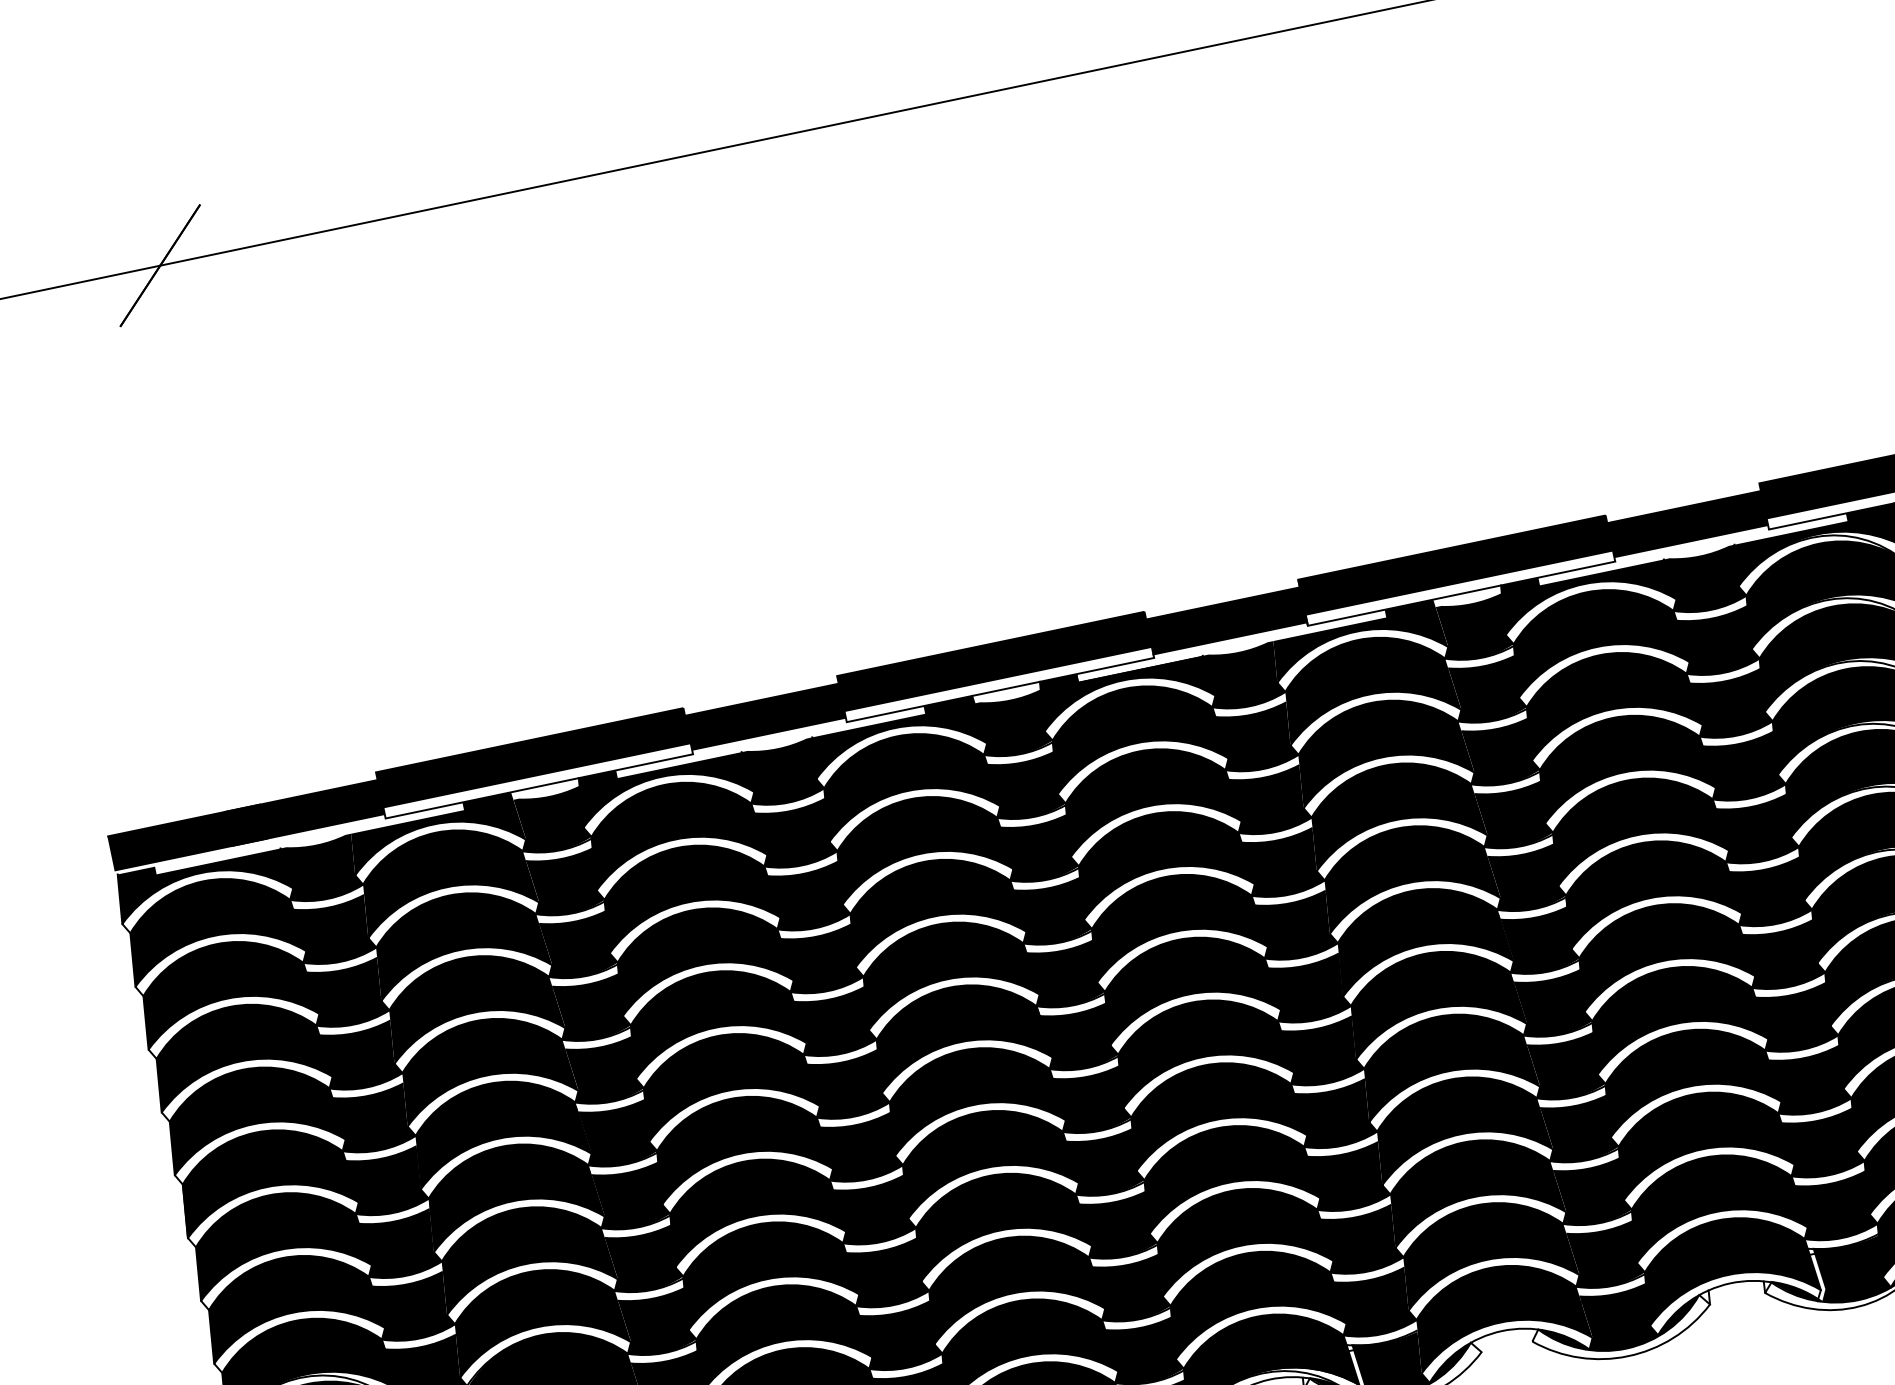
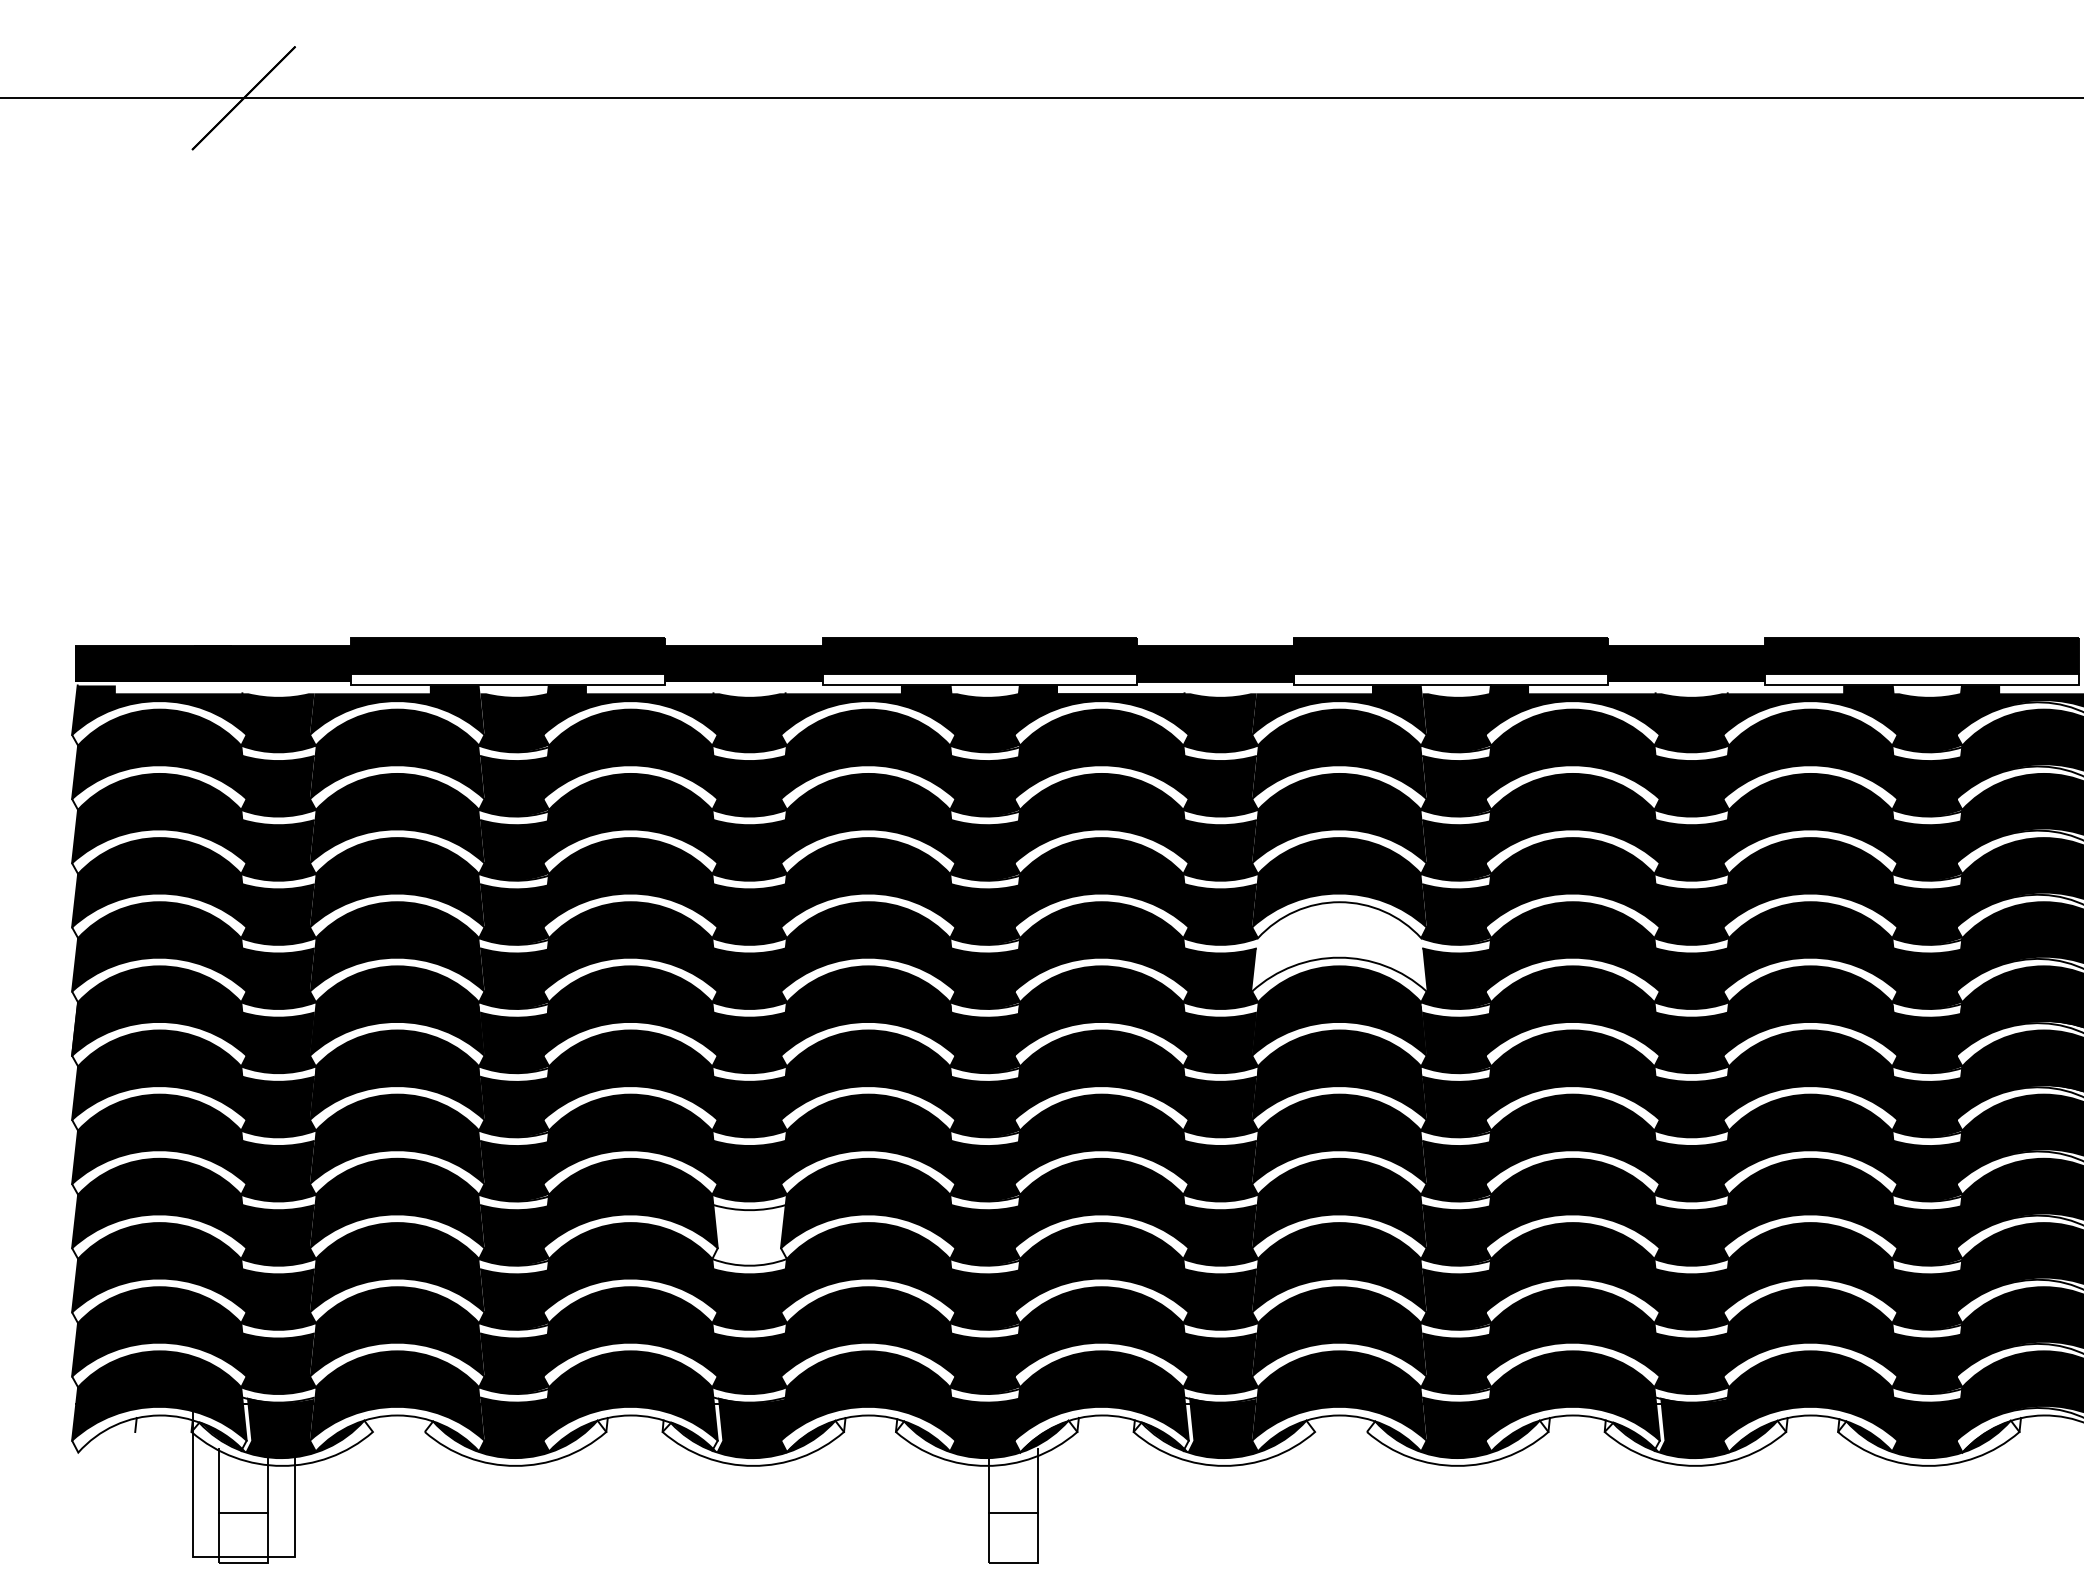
fill: (1406, 871) -> (1339, 946), removed
fill: (887, 1274) -> (749, 1234), removed

